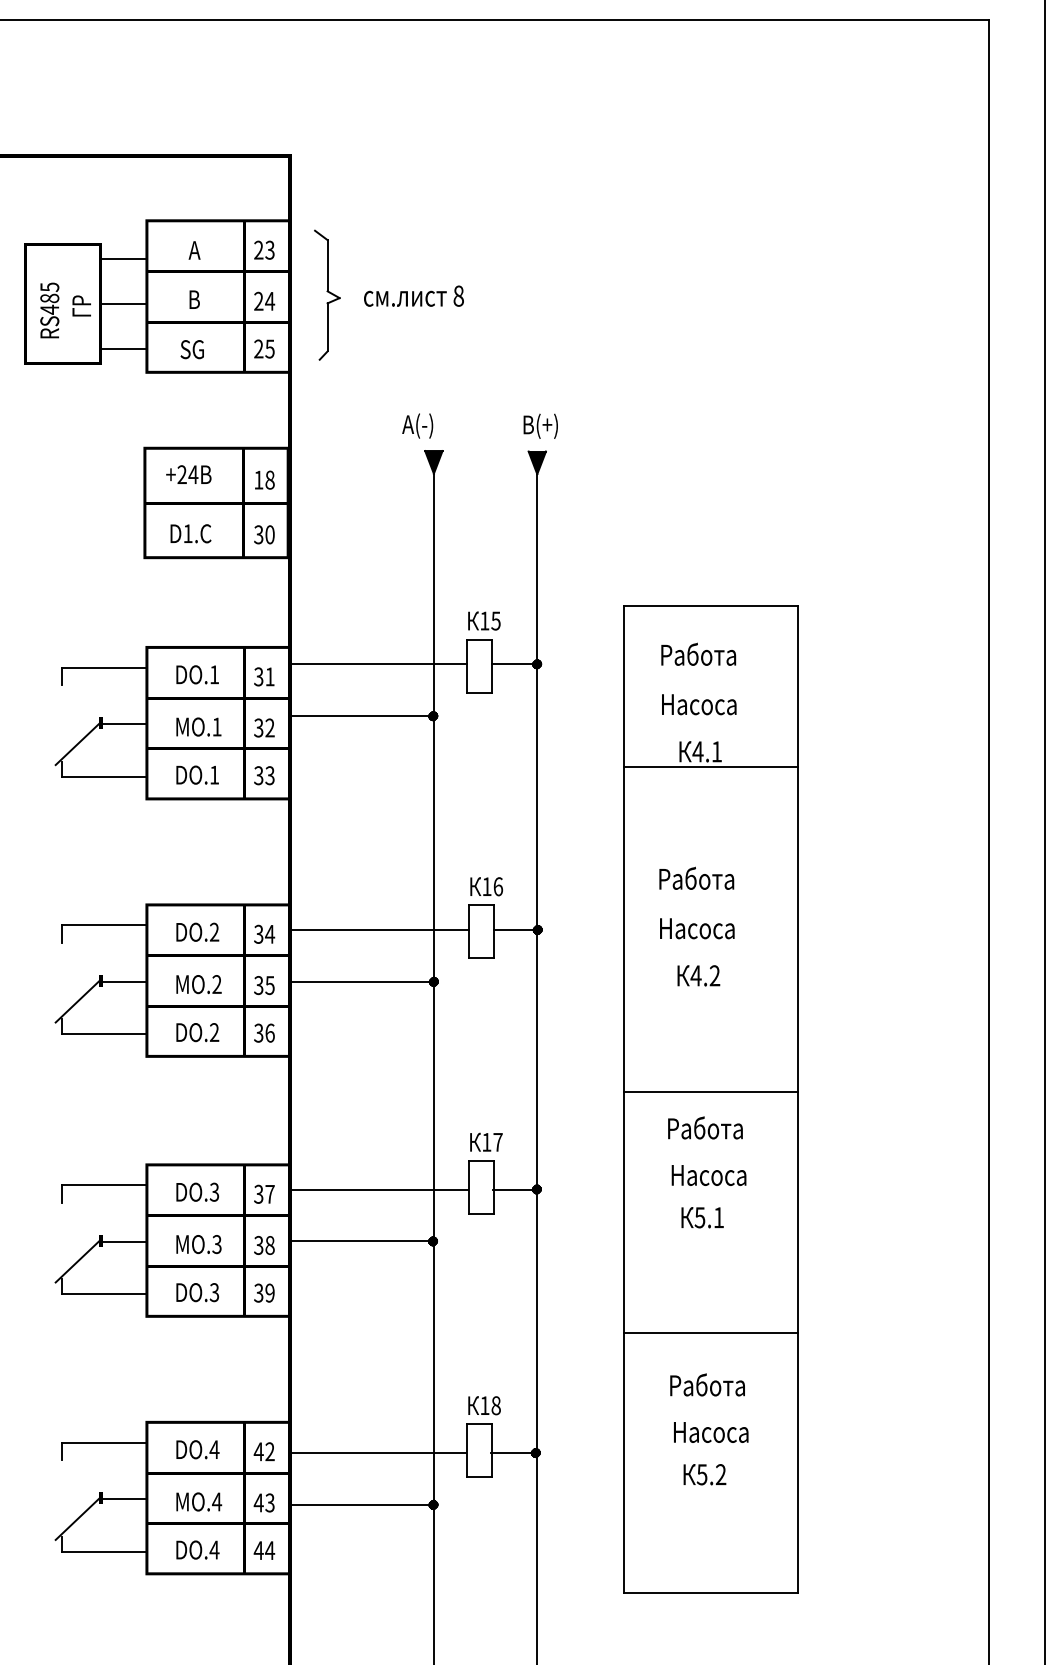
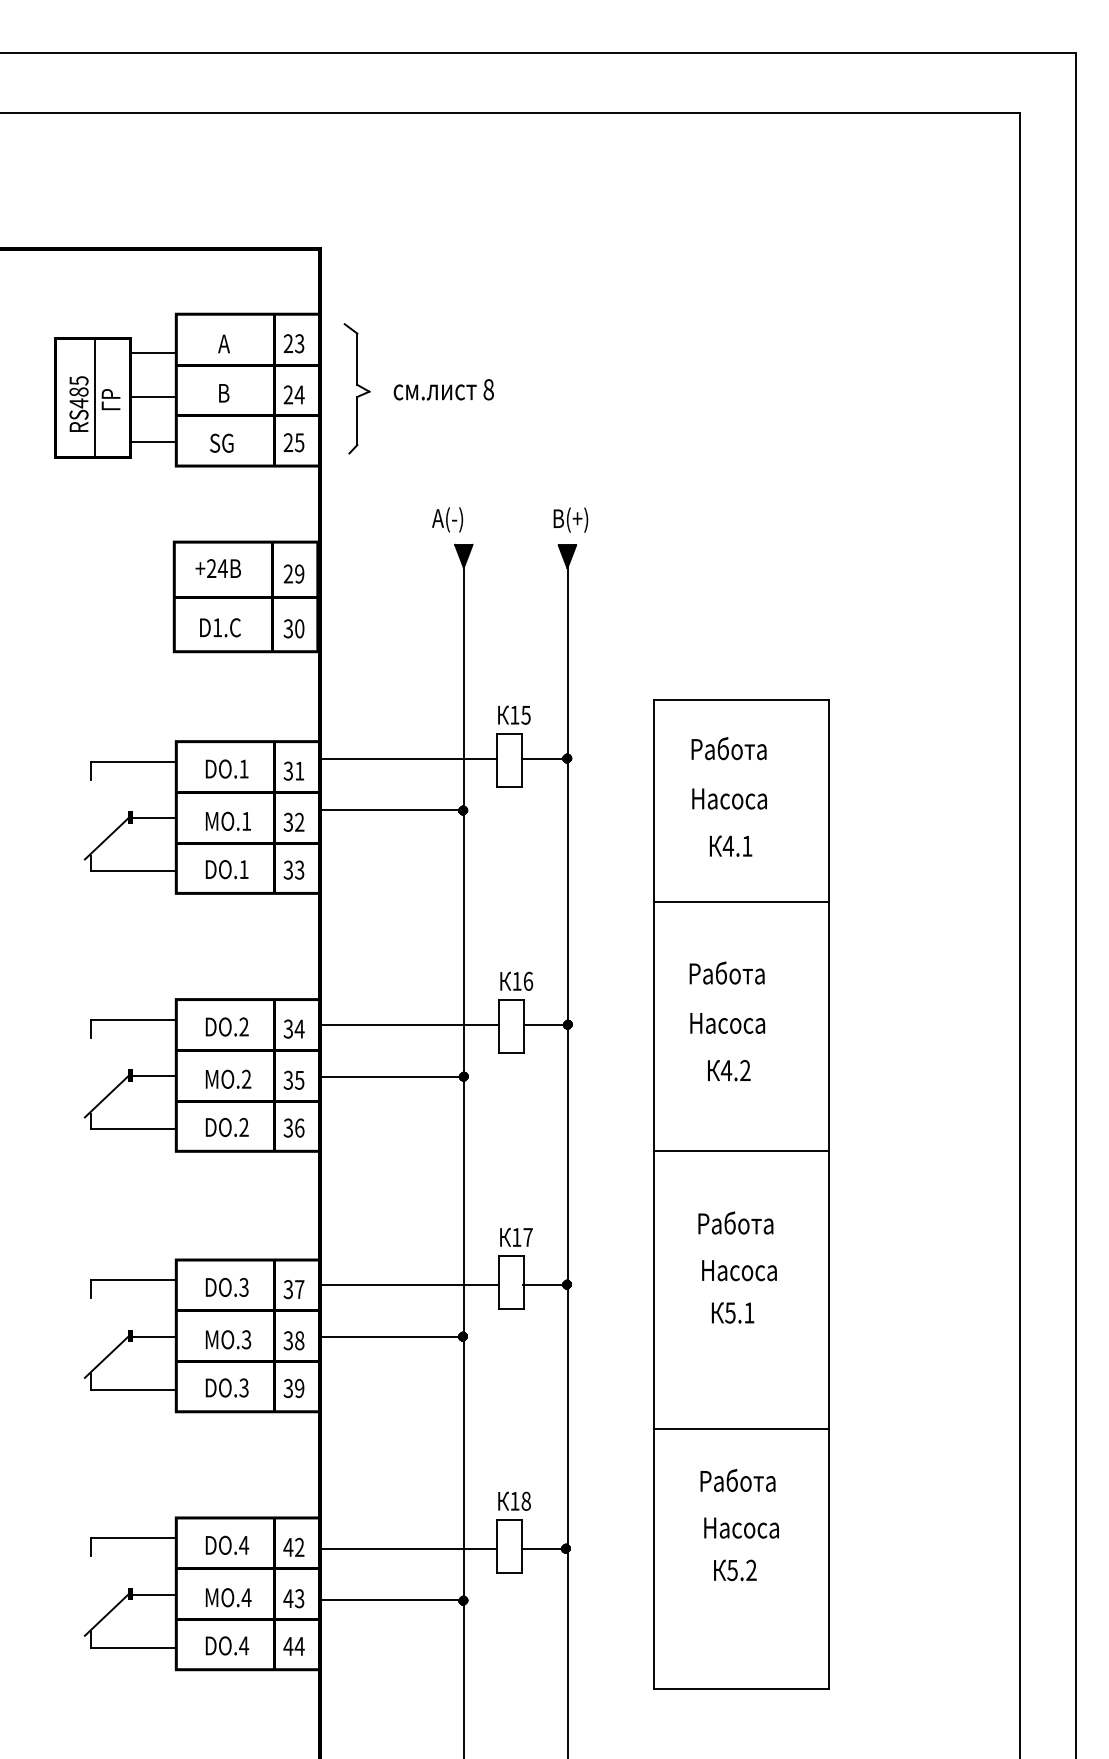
line: (66, 304) -> (95, 398), added
text: (263, 479) -> (293, 573), 18 -> 29
line: (711, 767) -> (741, 901), moved
line: (711, 1092) -> (741, 1151), moved

